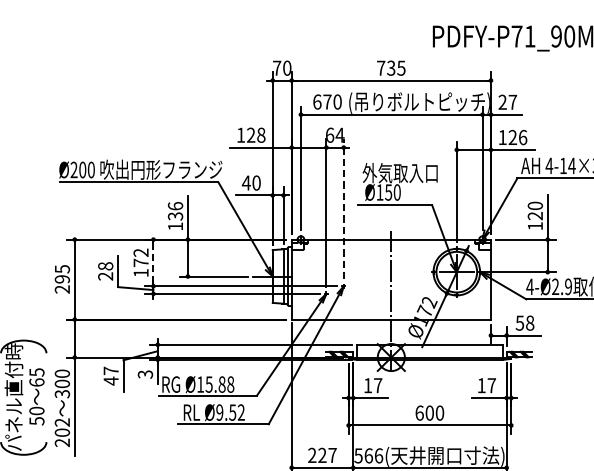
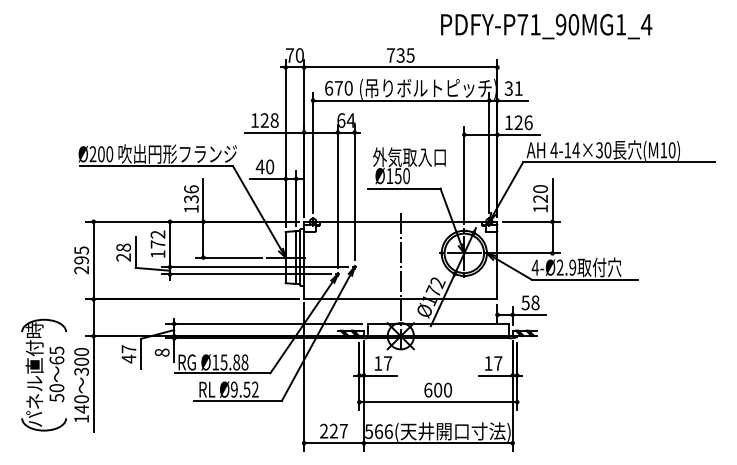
text: (507, 102) -> (513, 88), 27 -> 31
line: (343, 209) -> (354, 192), dashed -> solid
line: (153, 263) -> (170, 244), dashed -> solid
text: (144, 374) -> (161, 352), 3 -> 8
text: (62, 433) -> (81, 409), 202 -> 140

